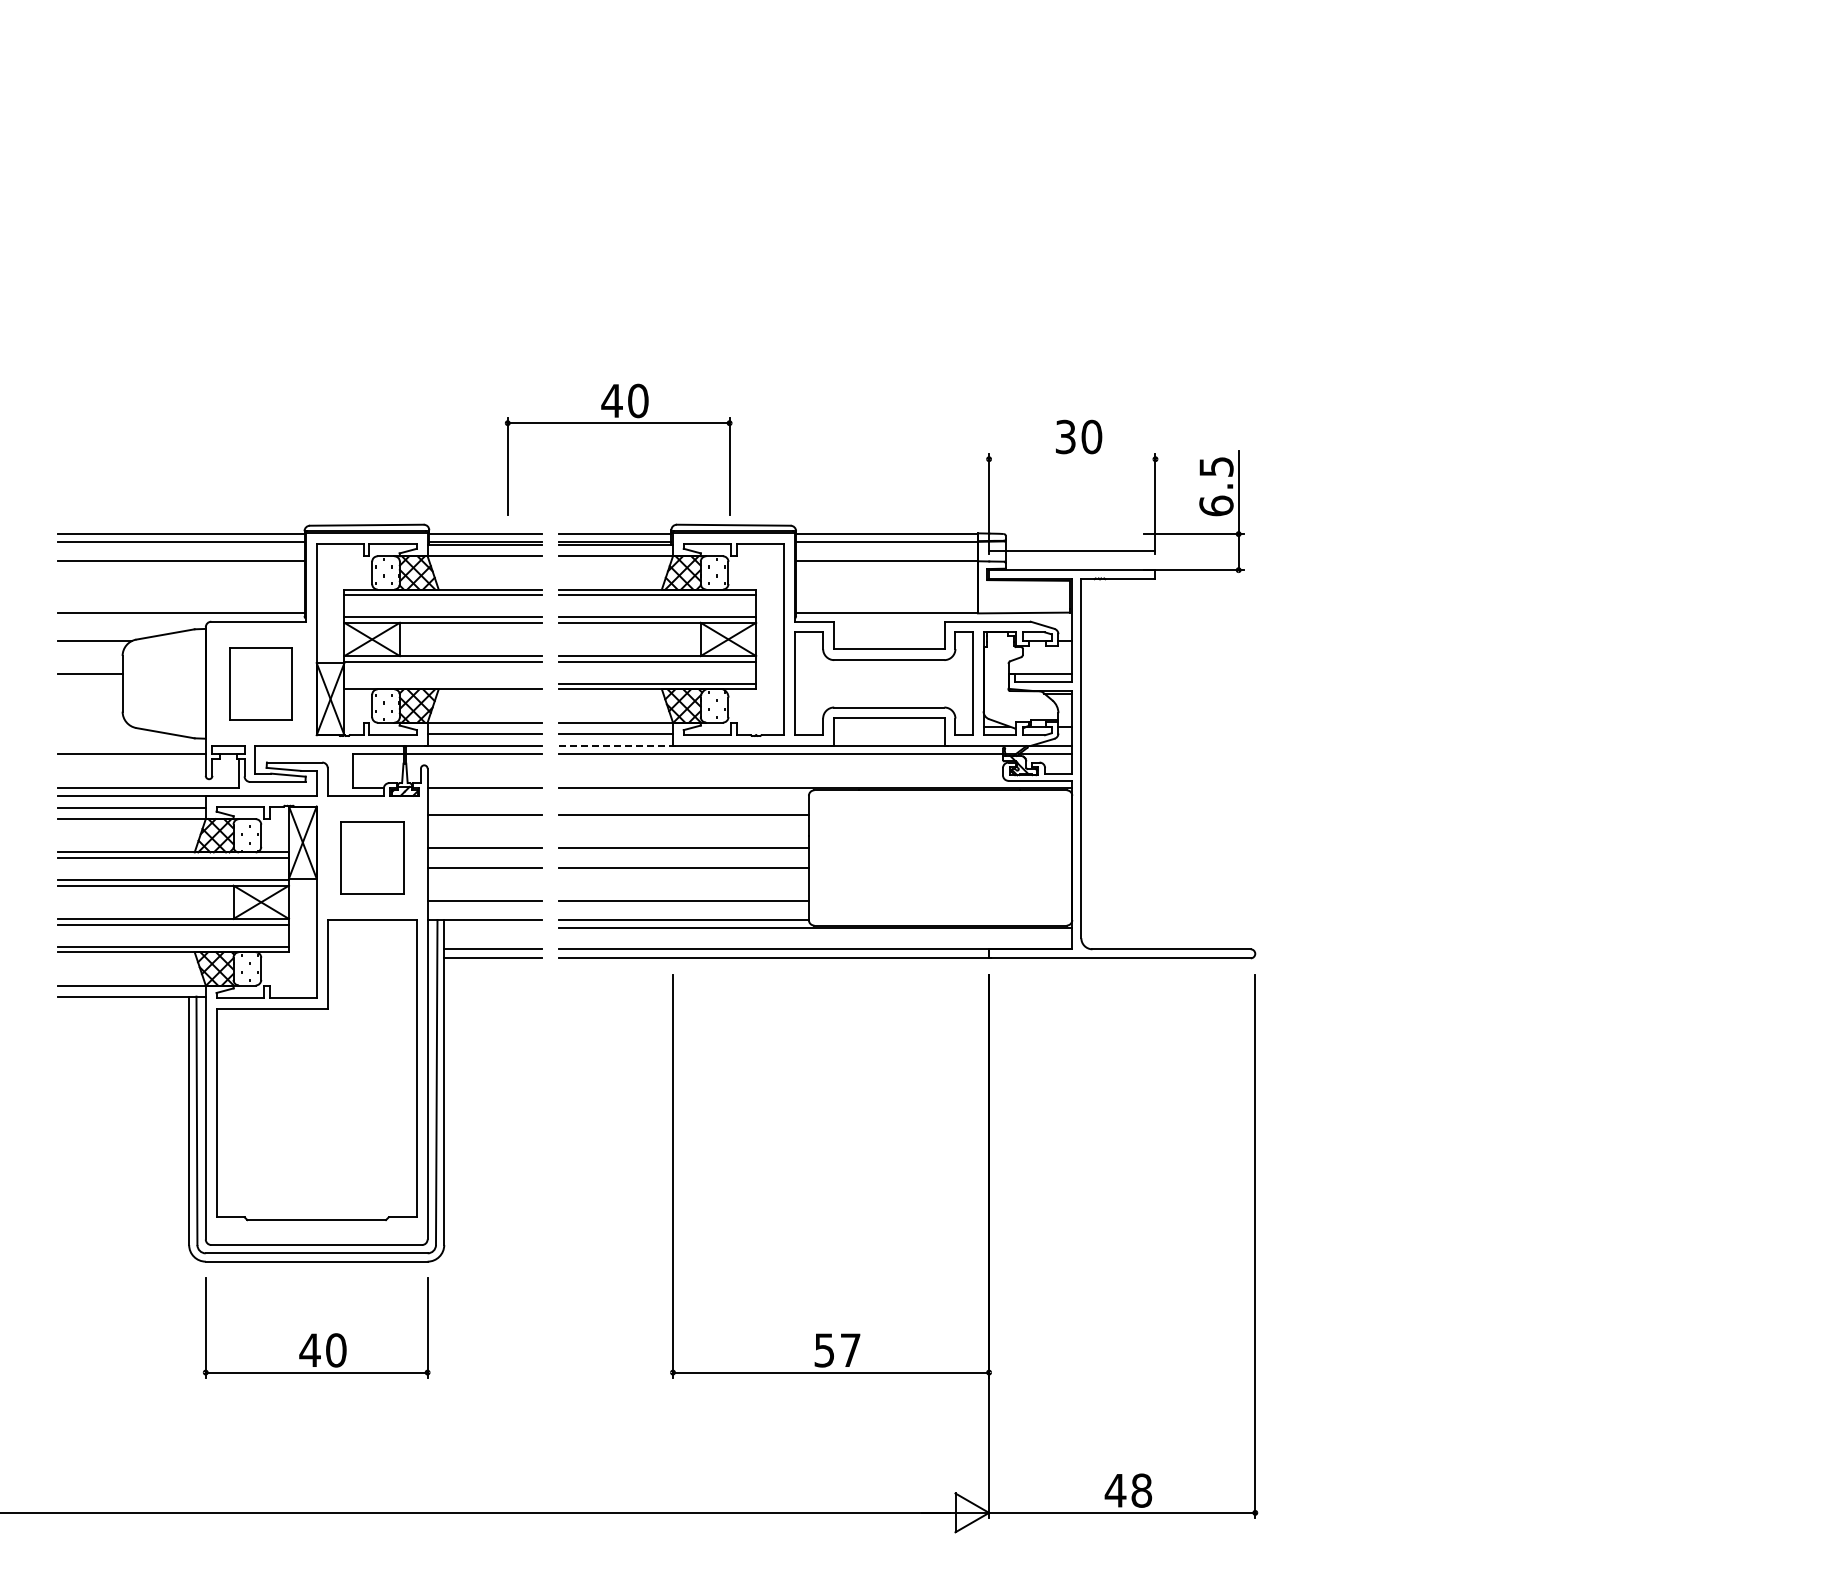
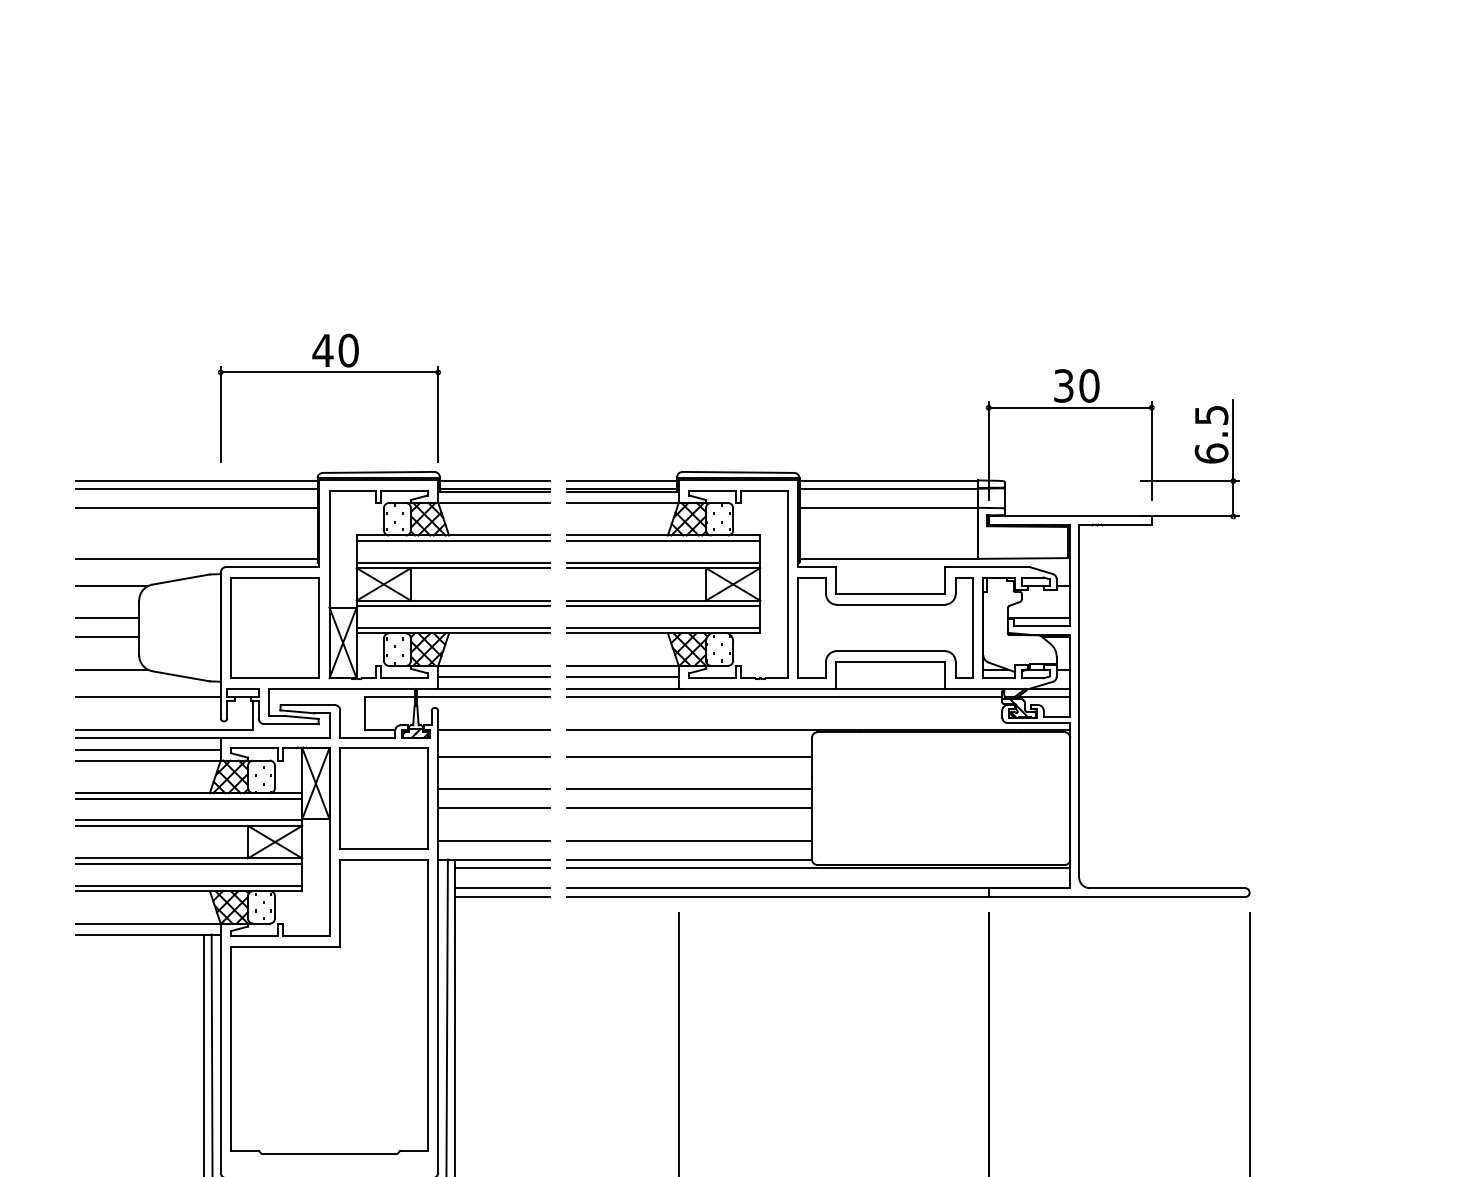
part: (618, 423) -> (329, 372), moved
line: (1072, 551) -> (1070, 407), moved
part: (261, 683) -> (275, 627), size x1.43
line: (442, 683) -> (452, 627), added
line: (90, 693) -> (107, 637), added
line: (94, 726) -> (111, 669), added
line: (617, 745) -> (624, 688), dashed -> solid
part: (372, 857) -> (384, 798), size x1.43
line: (492, 928) -> (501, 867), added

